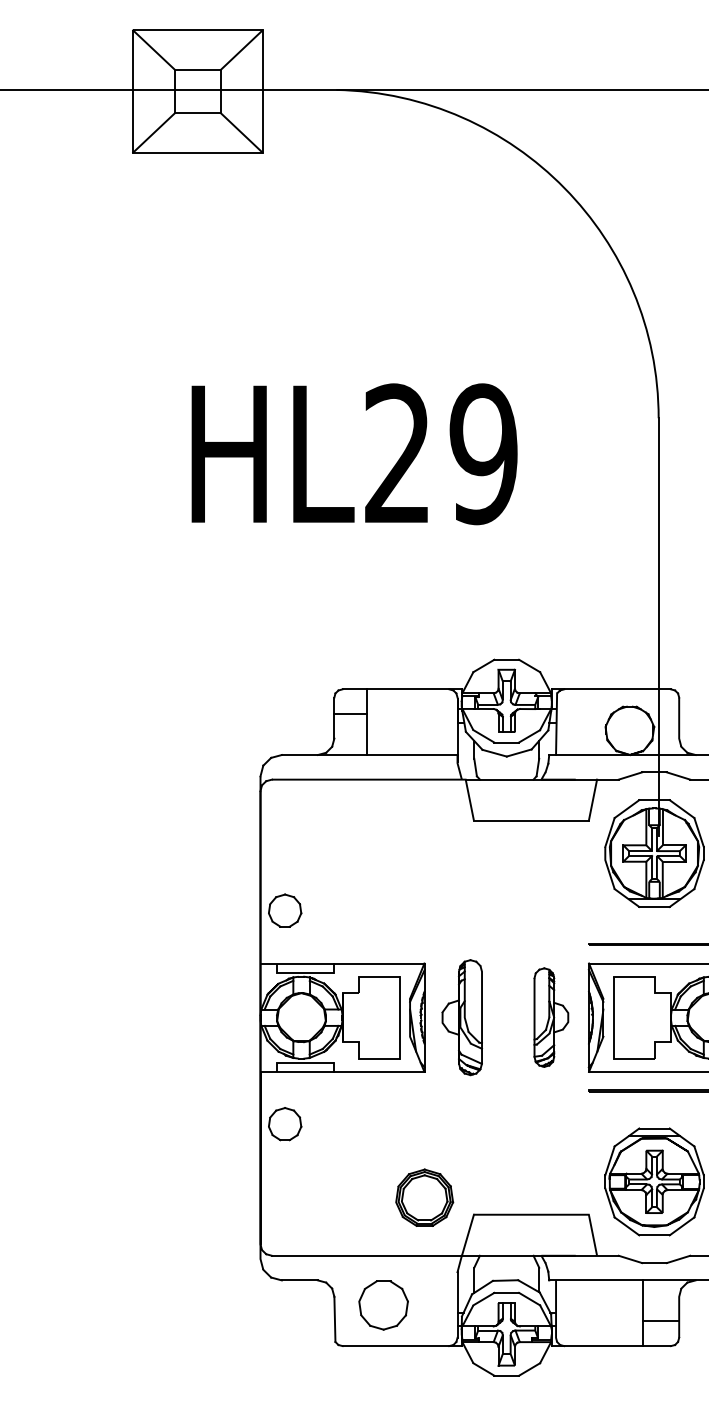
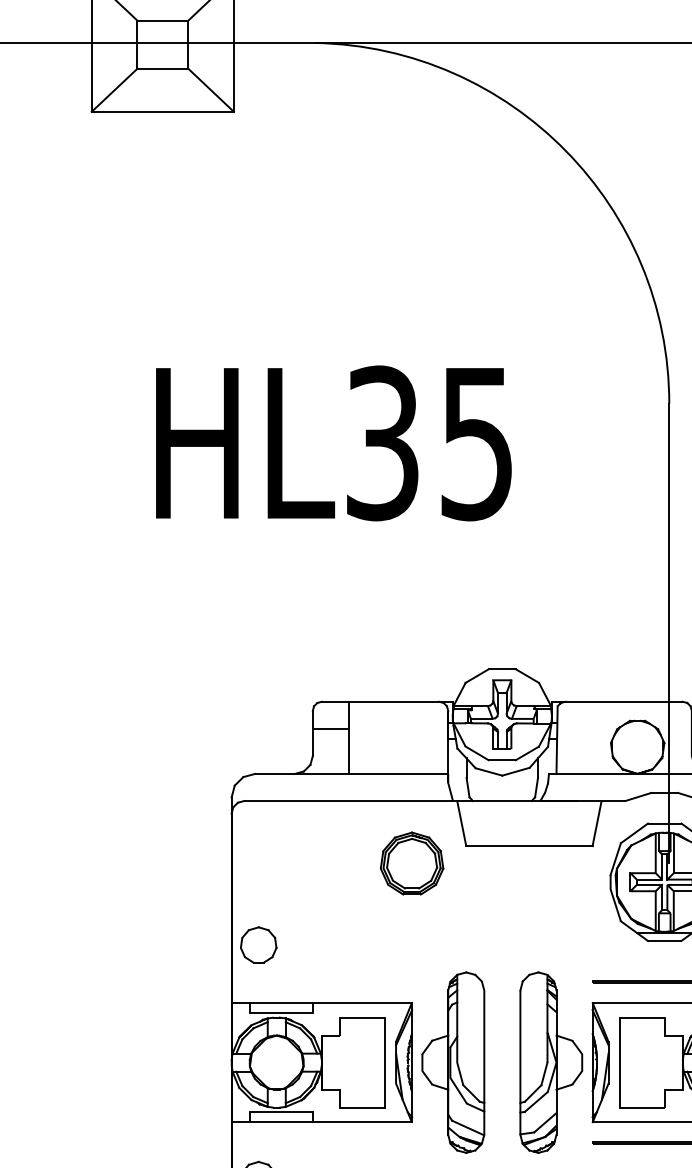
text: (441, 454) -> (430, 443), HL29 -> HL35
part: (424, 836) -> (411, 863), added
part: (462, 1017) -> (453, 1062), size x1.43
part: (551, 1017) -> (551, 1062), size x1.67

